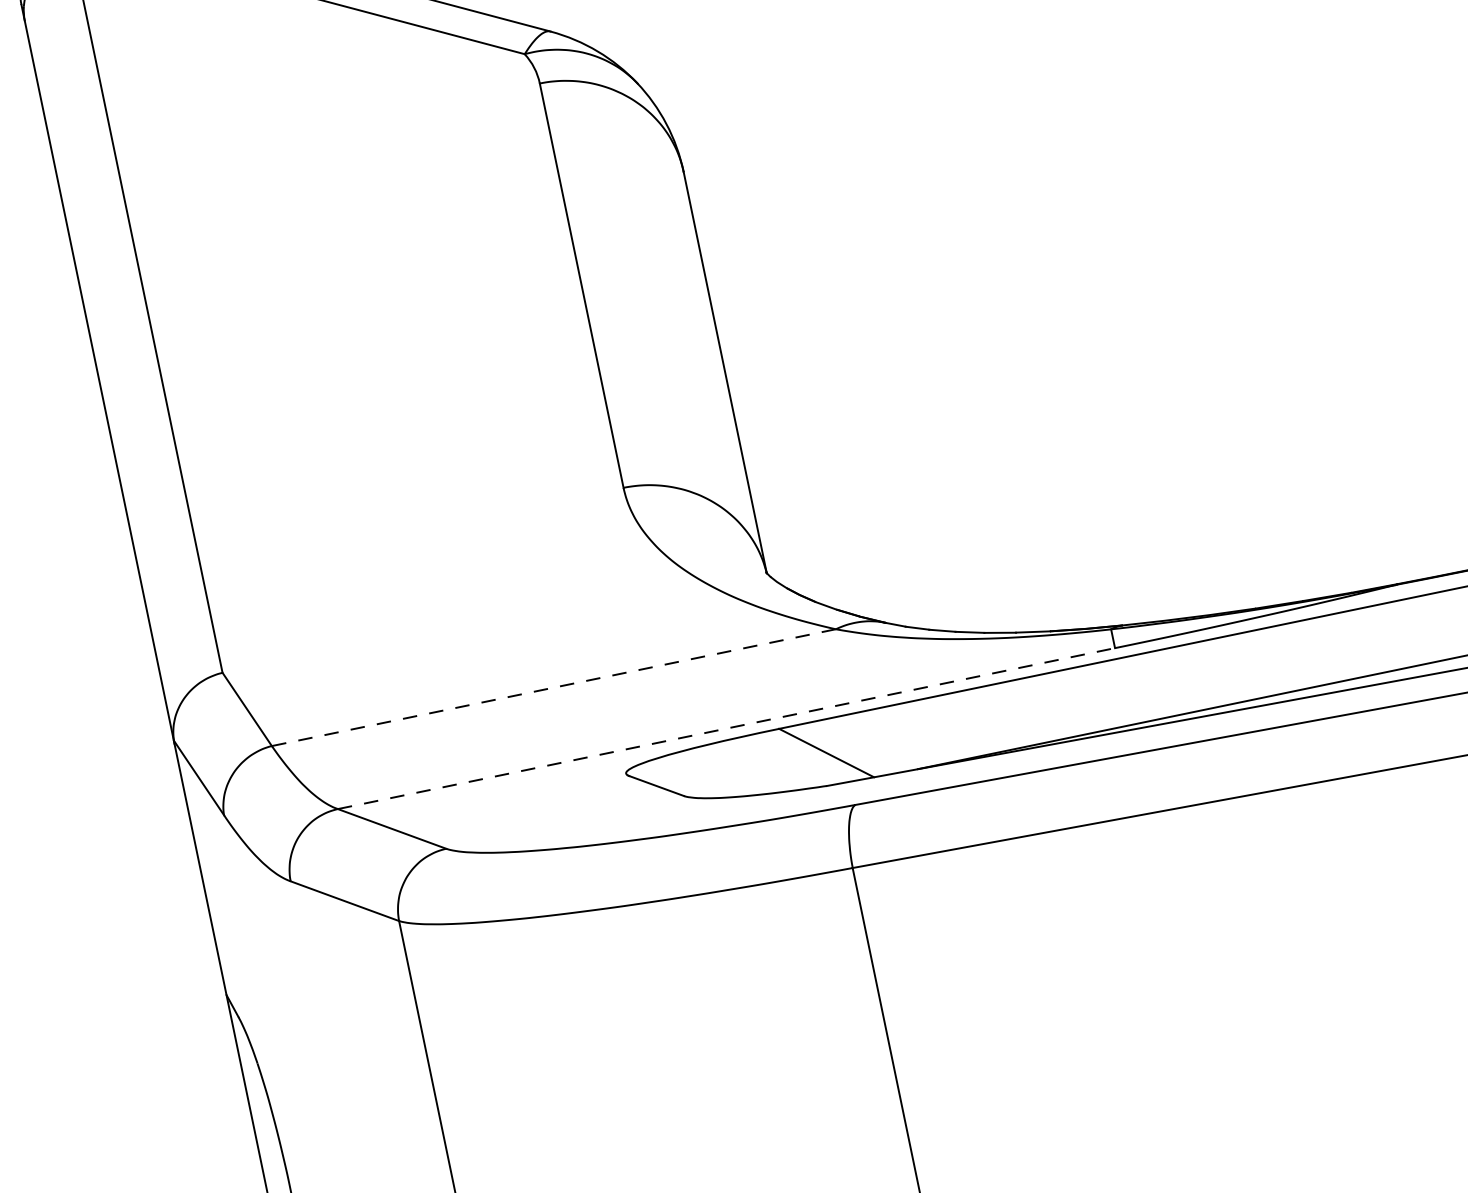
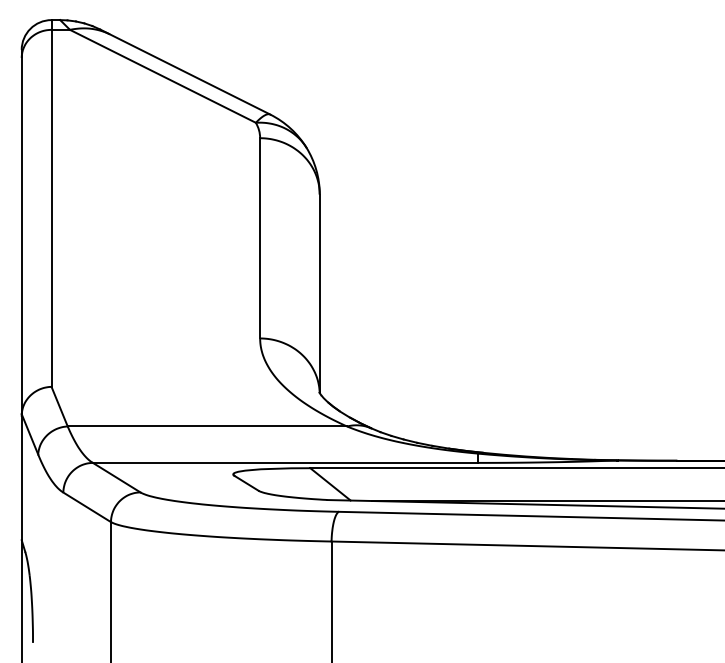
line: (554, 687) -> (207, 426), dashed -> solid
line: (726, 727) -> (285, 462), dashed -> solid

